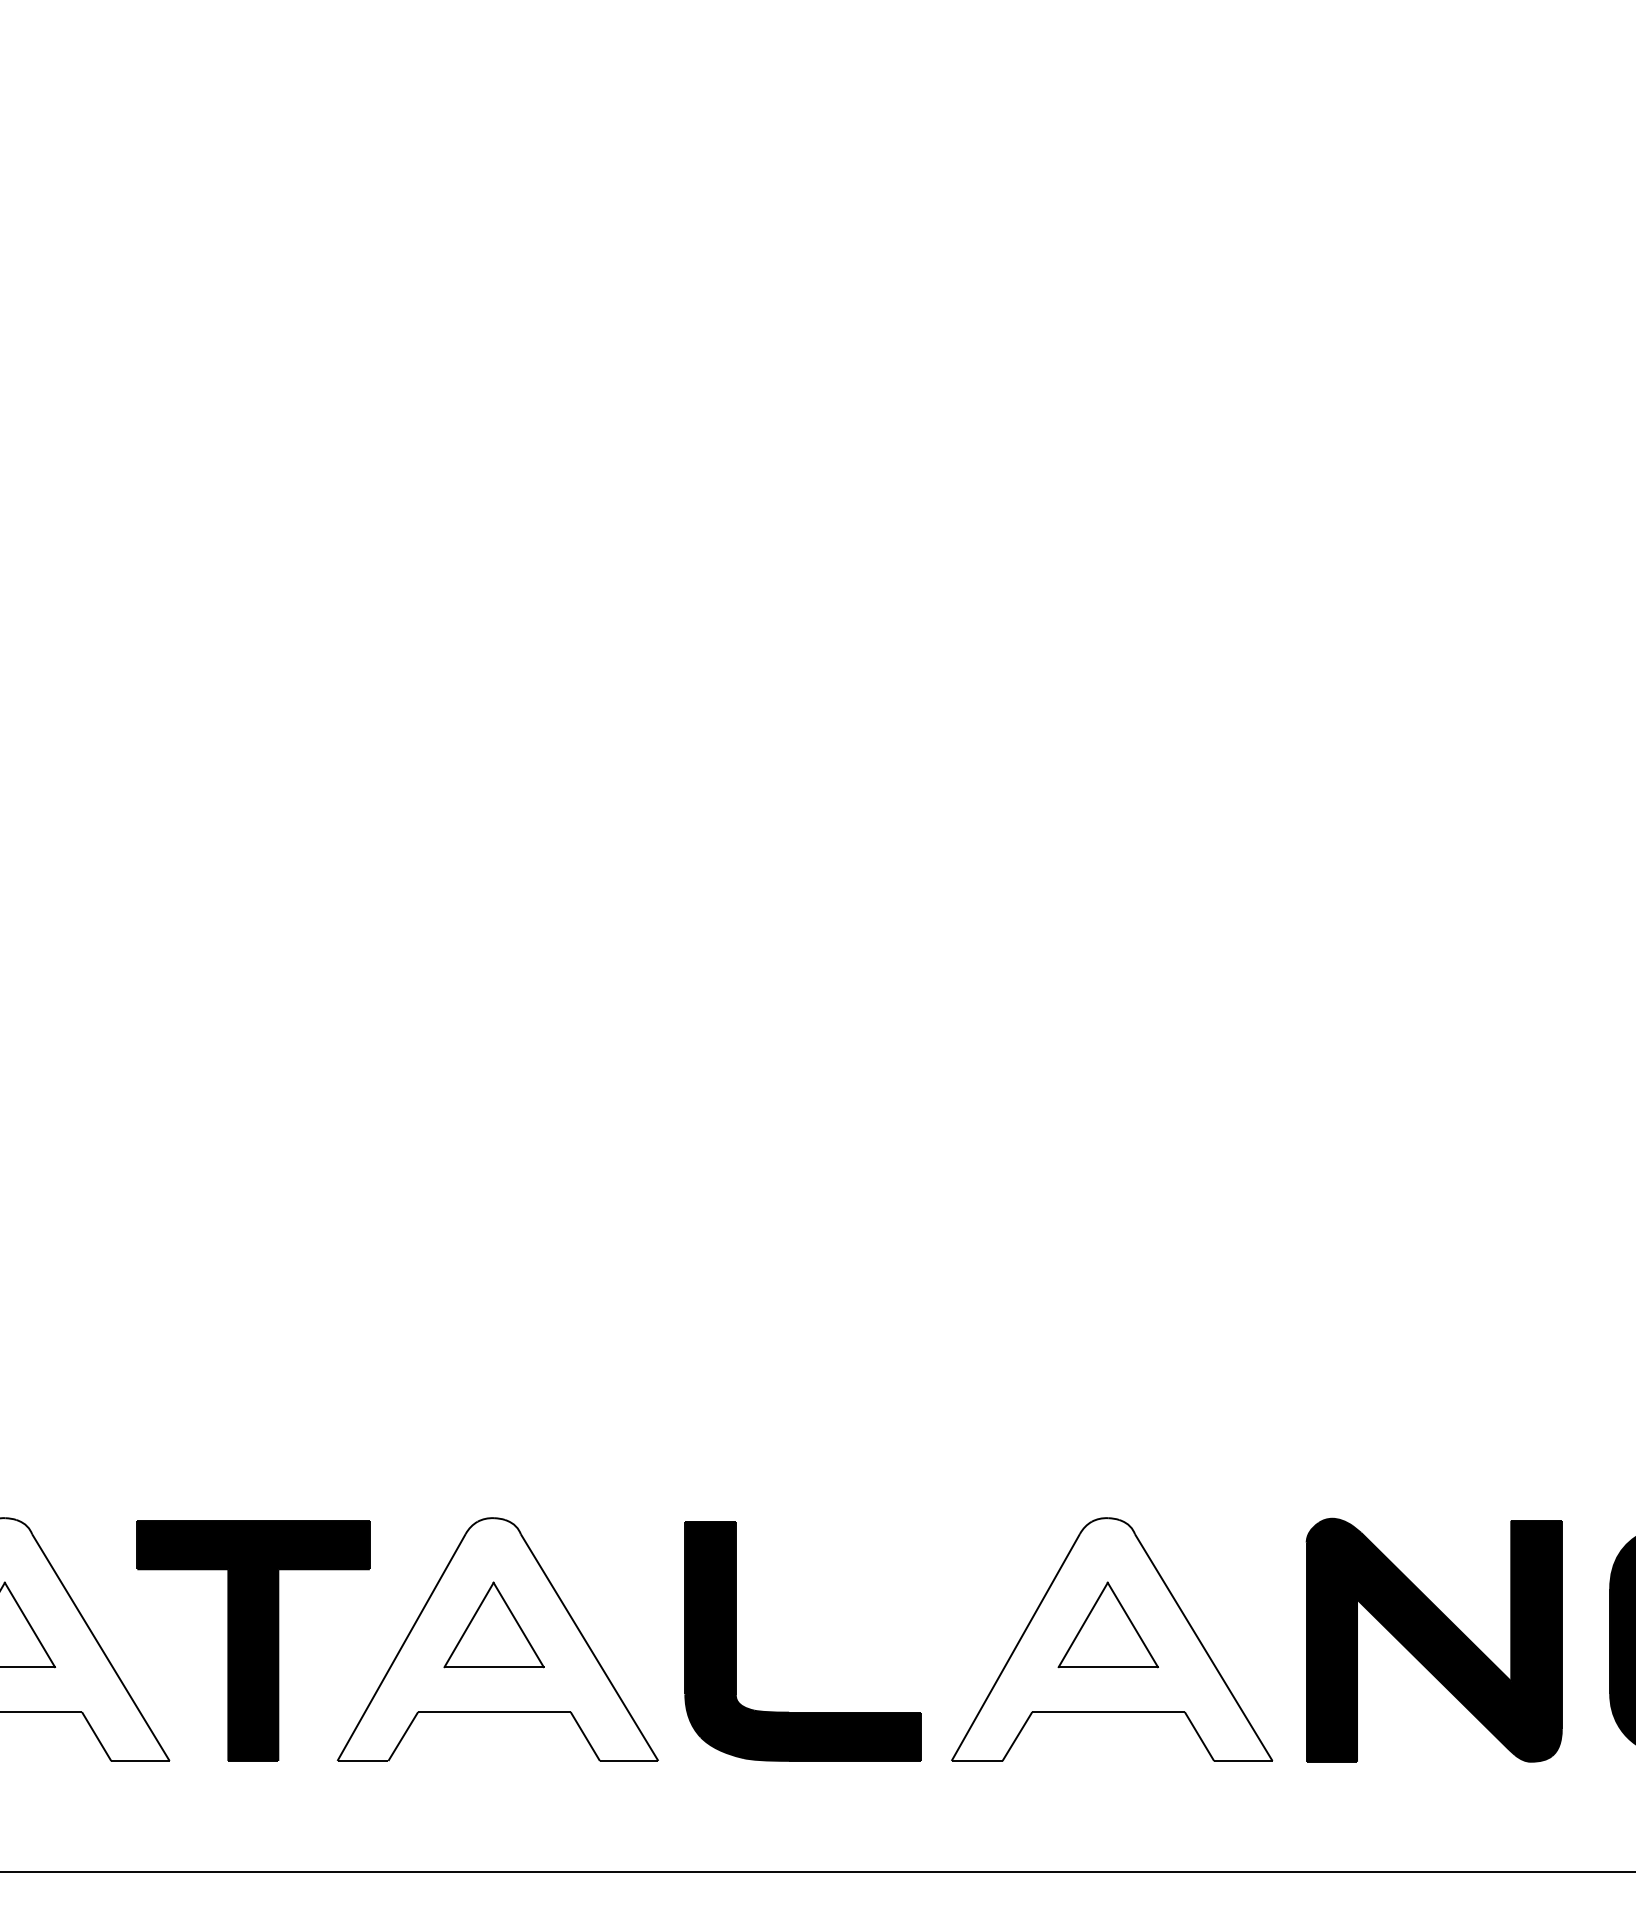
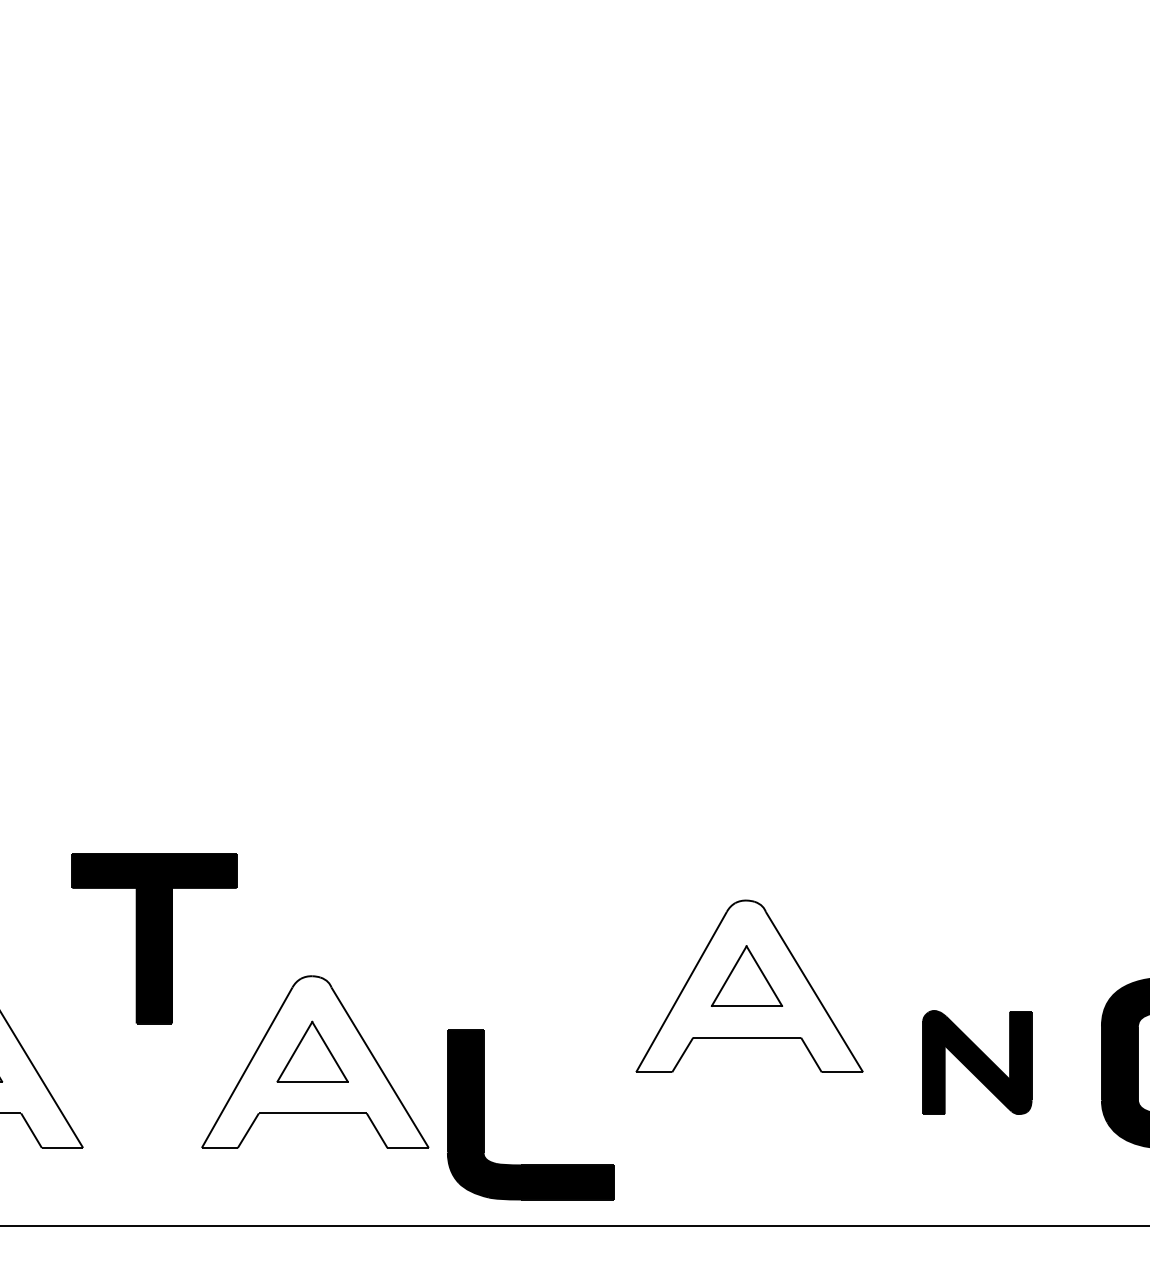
part: (1112, 1639) -> (749, 986), moved
part: (1433, 1639) -> (976, 1062), size x0.6
part: (253, 1640) -> (154, 938), moved
part: (736, 1641) -> (484, 1115), moved

